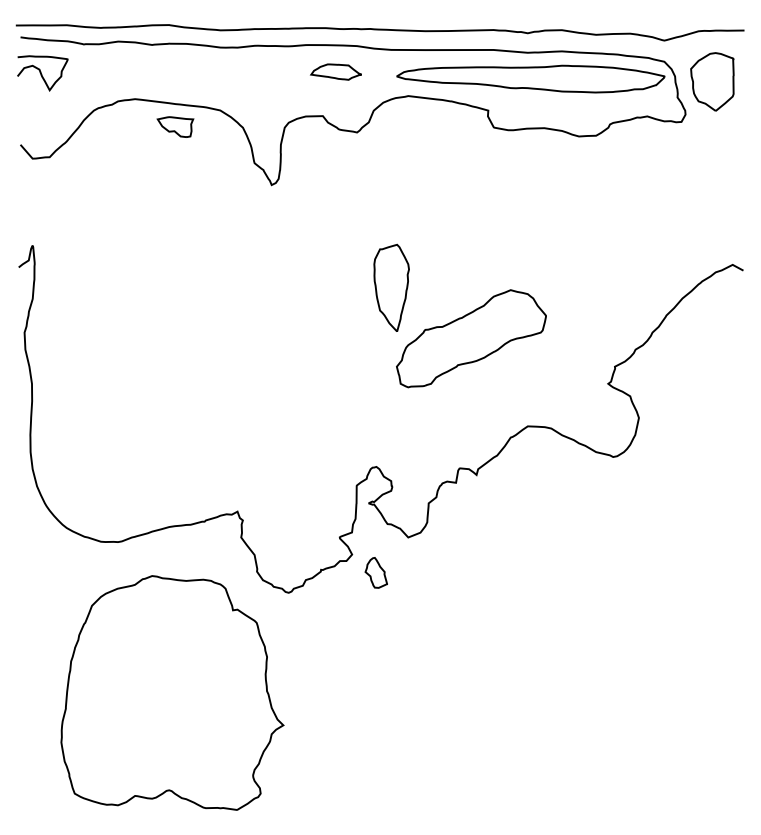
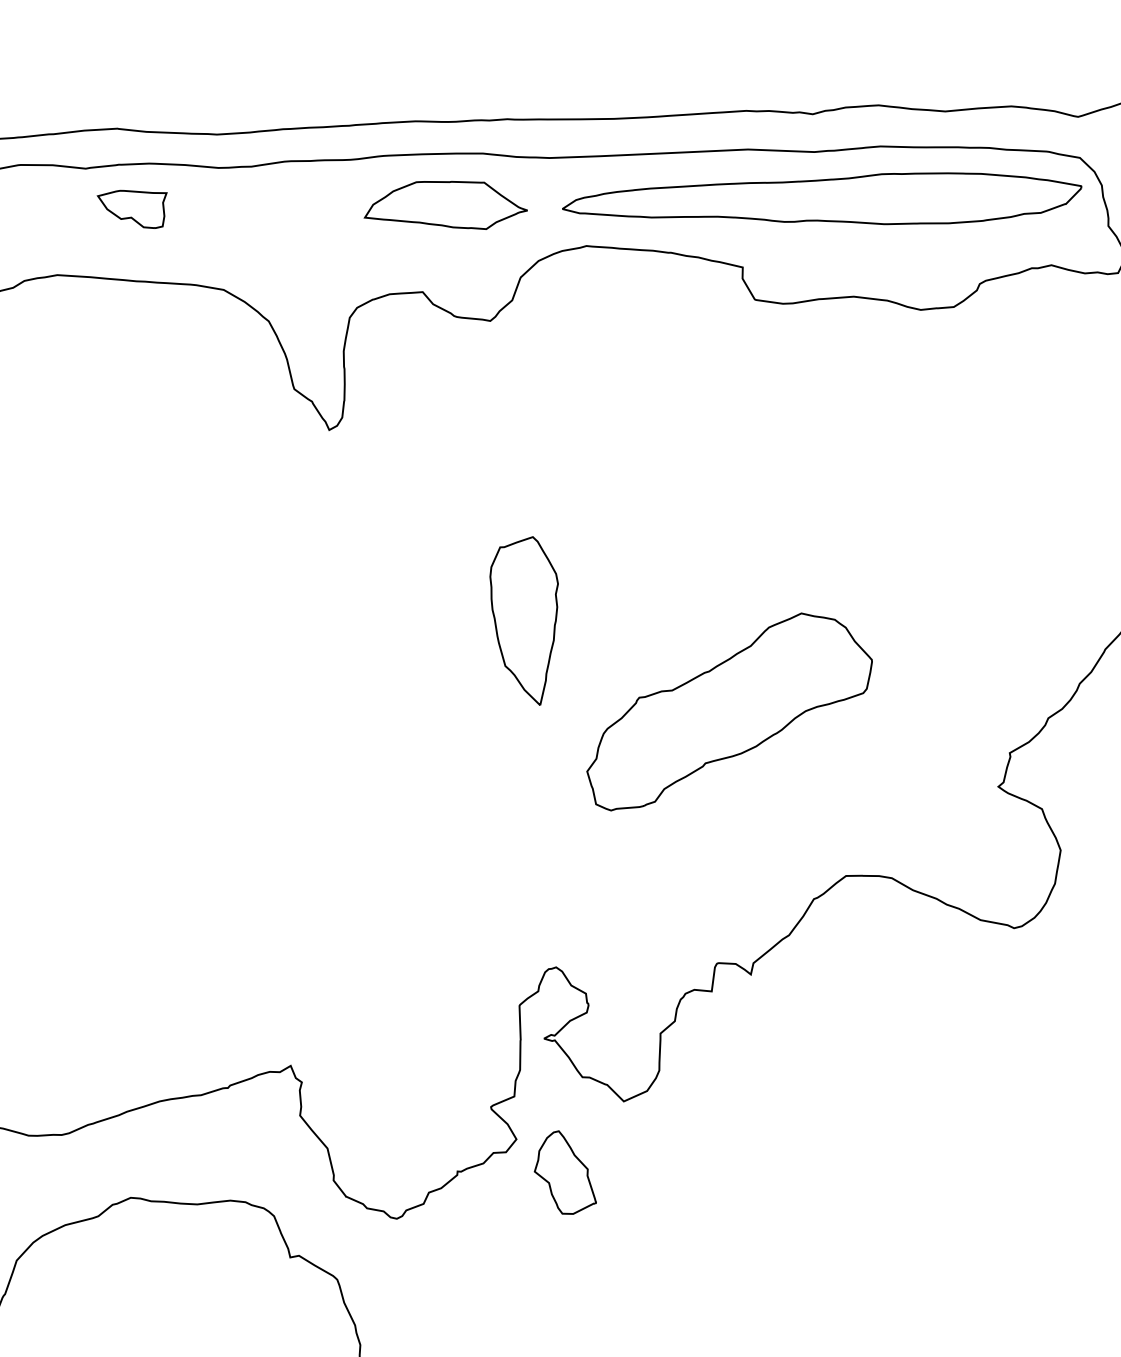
part: (335, 71) -> (443, 204), size x1.67
part: (175, 126) -> (132, 208), moved
part: (391, 287) -> (525, 620), moved
part: (376, 572) -> (565, 1171), size x1.43

